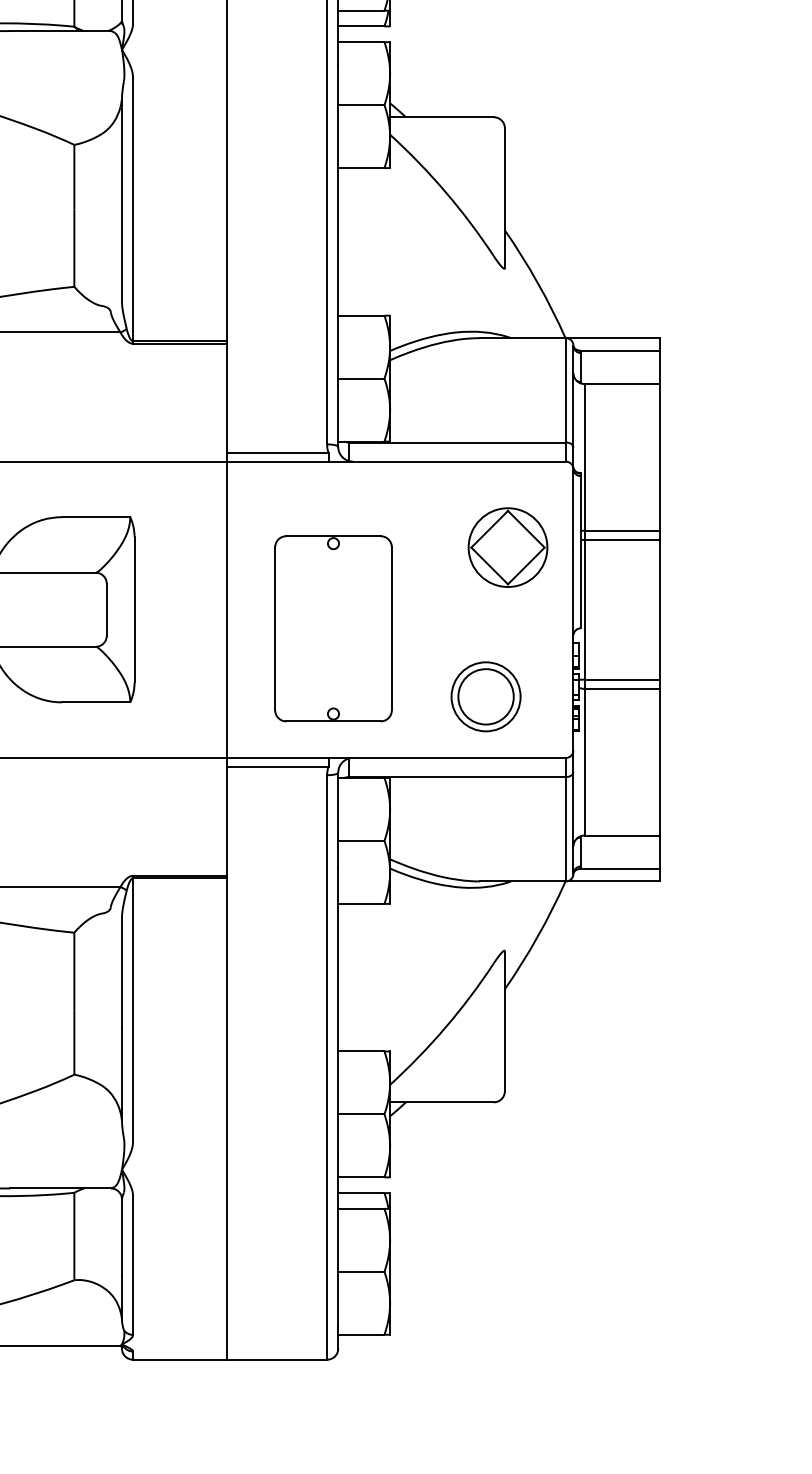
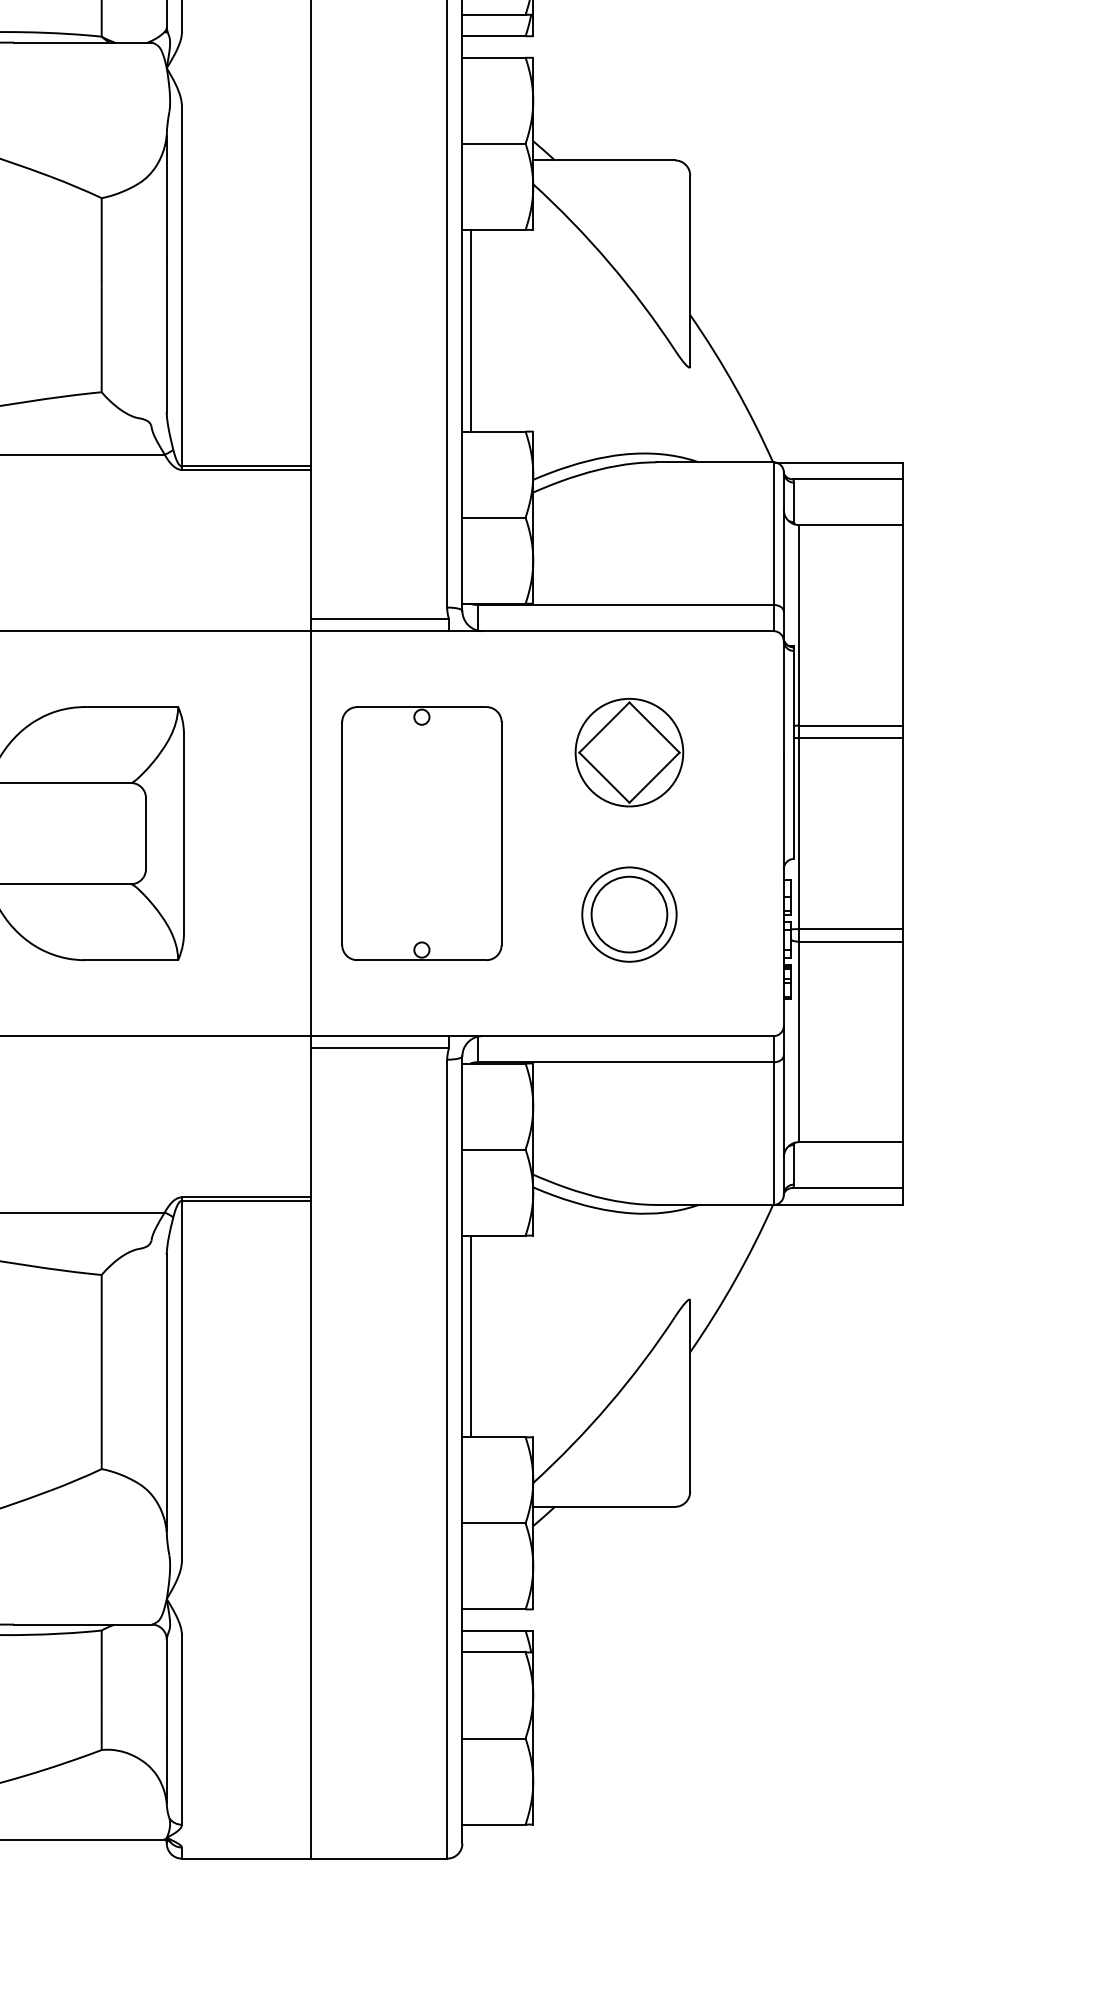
line: (344, 241) -> (470, 330), added
part: (508, 547) -> (629, 752), moved
part: (333, 628) -> (421, 833), moved
part: (486, 696) -> (629, 914), moved
line: (344, 977) -> (470, 1336), added

